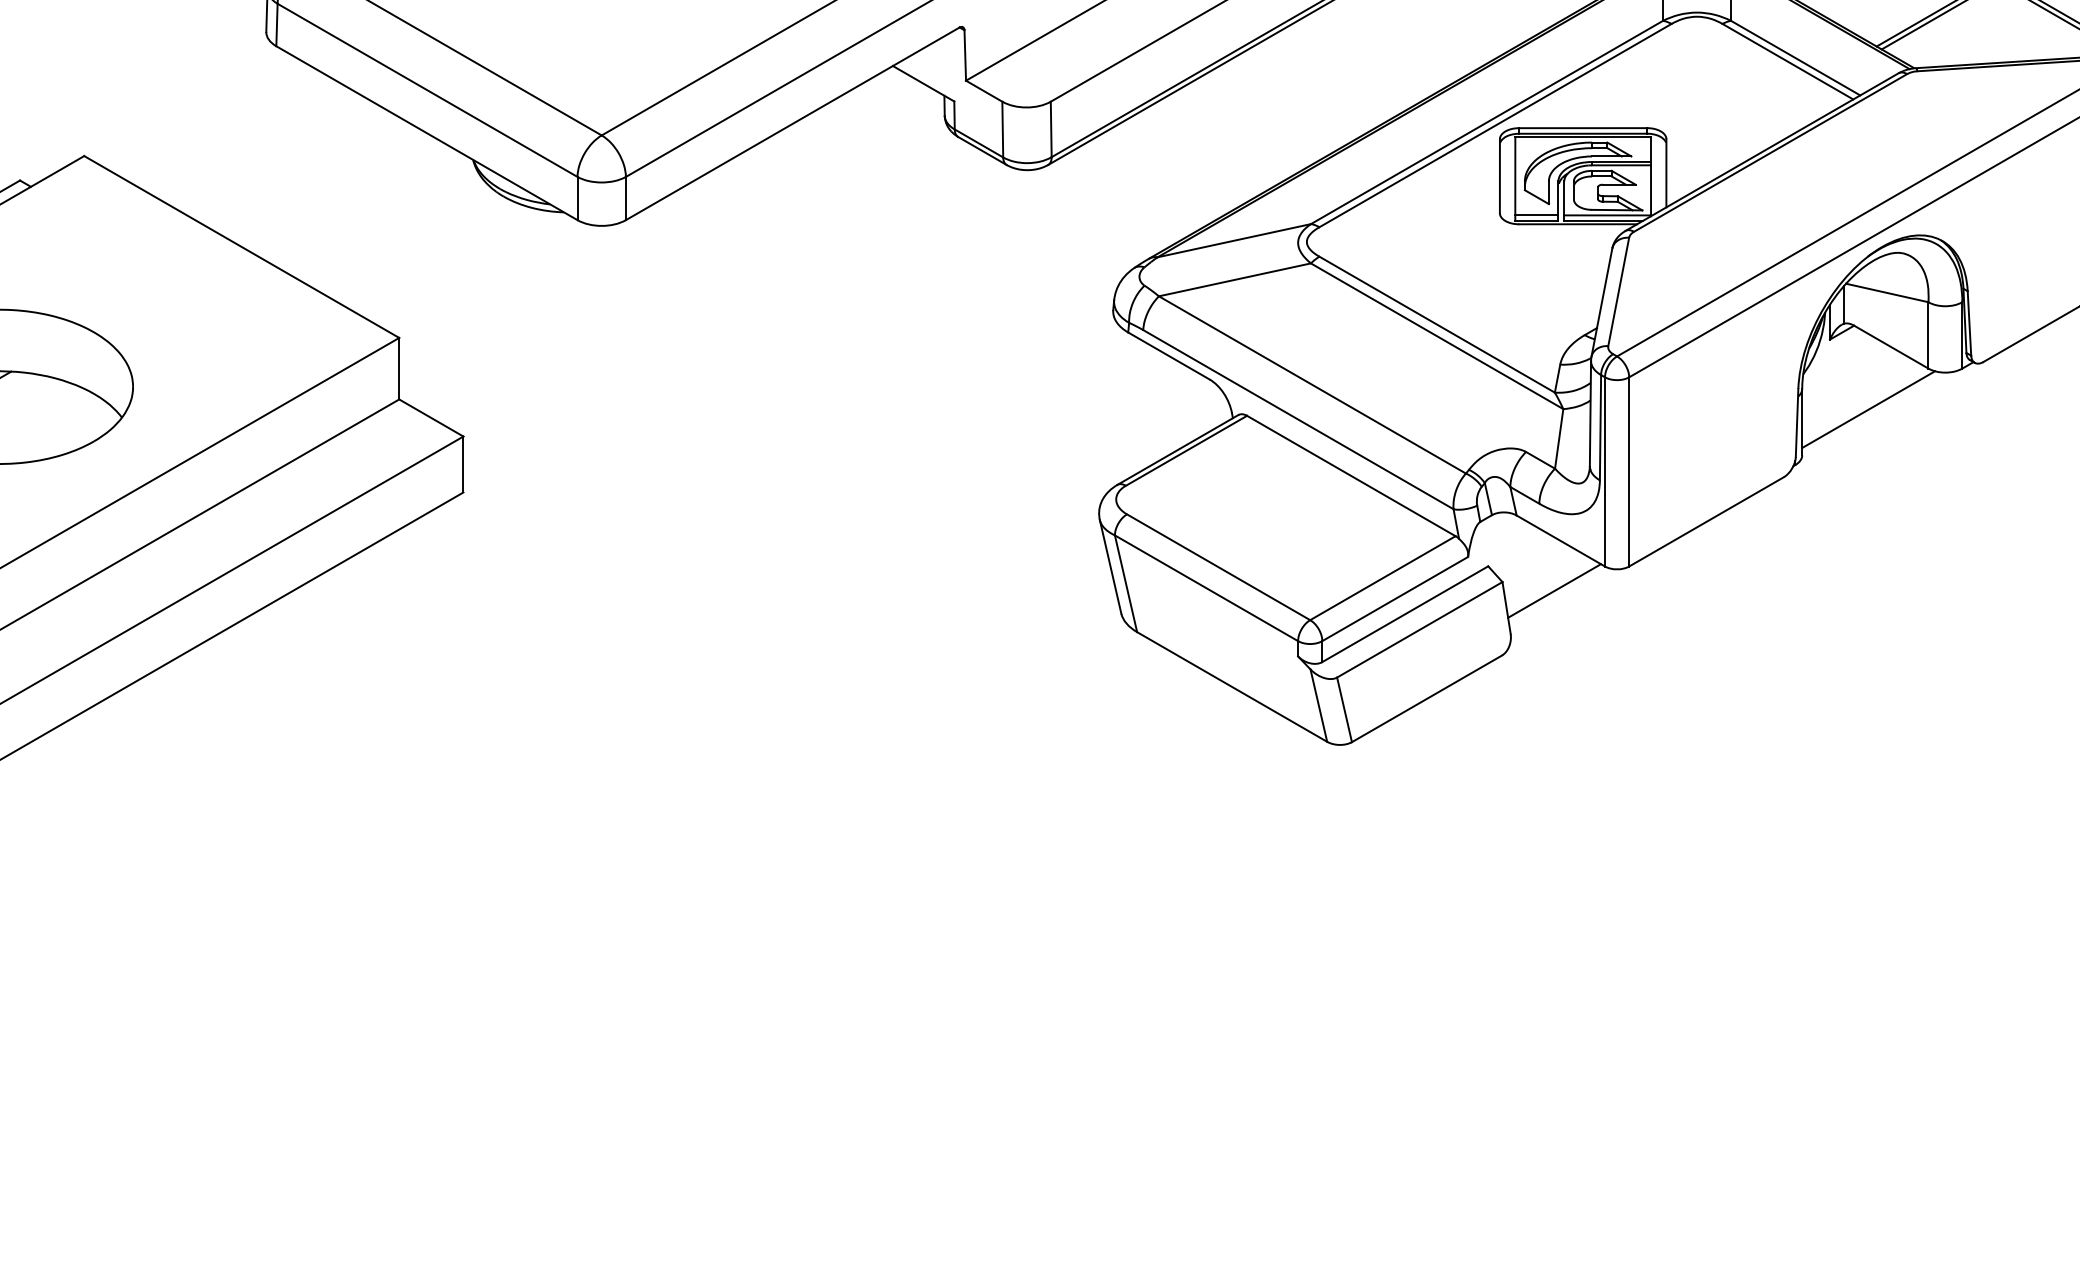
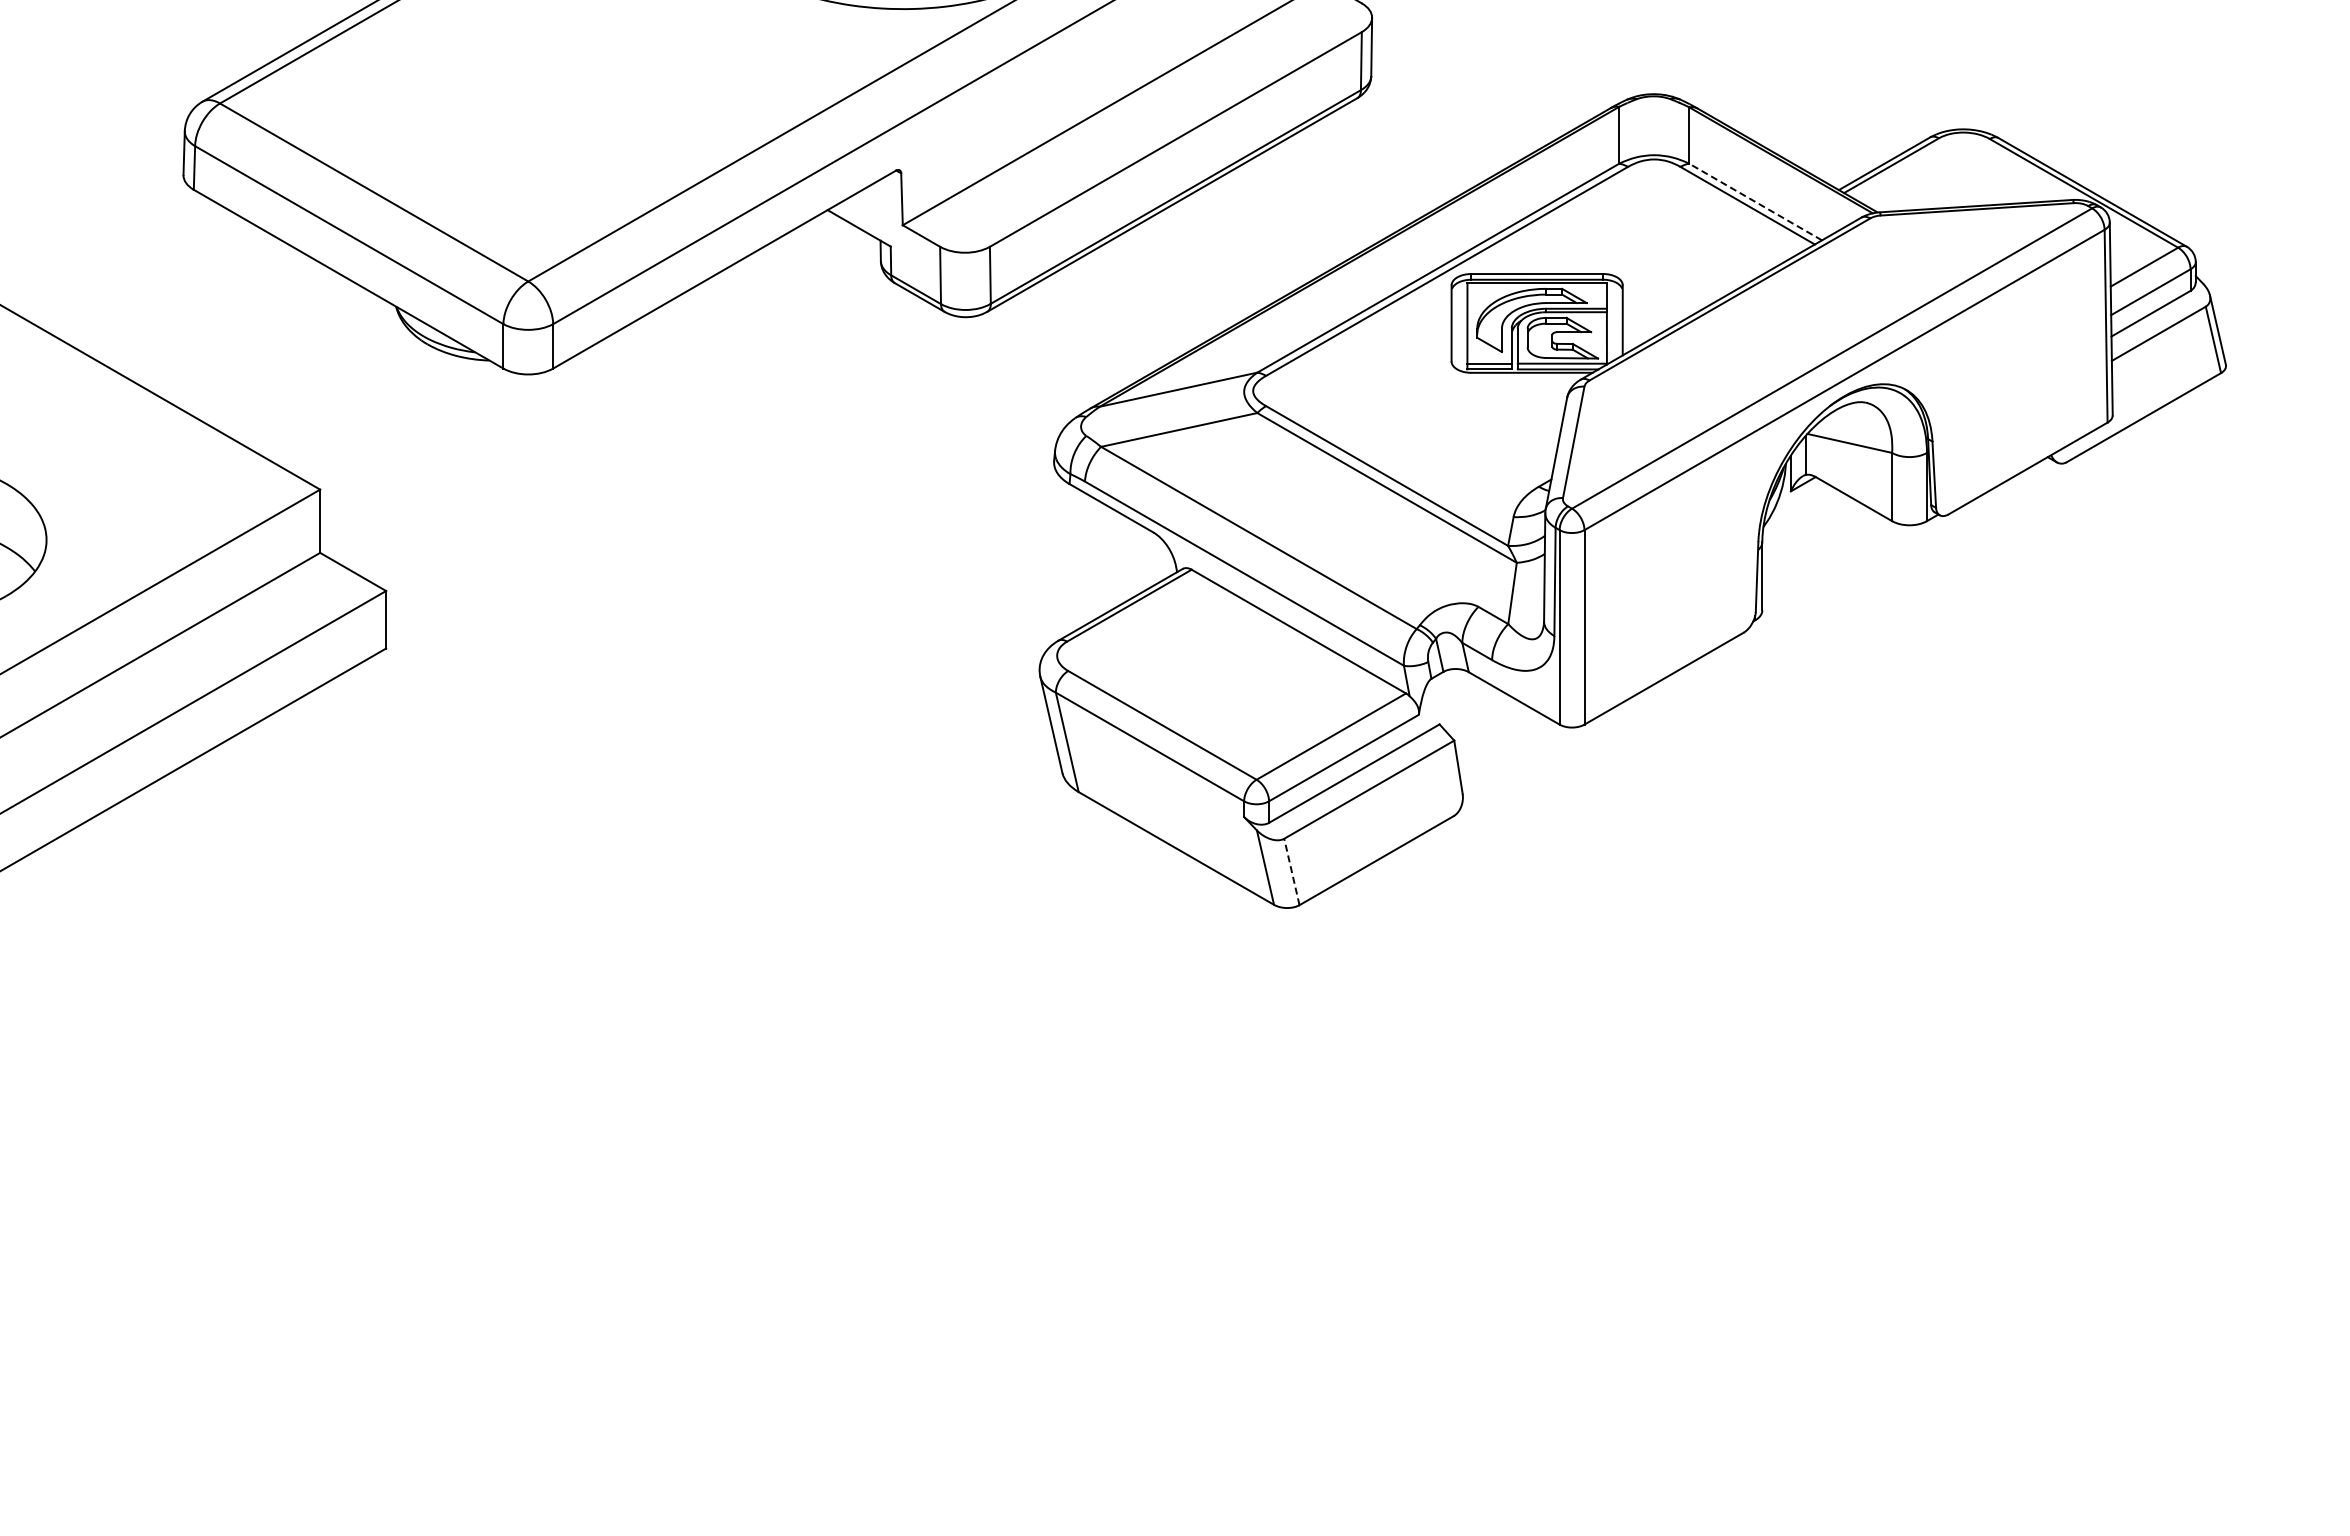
line: (1795, 58) -> (1755, 202), solid -> dashed
line: (1868, 408) -> (1830, 562), removed
line: (1554, 590) -> (1507, 749), removed
line: (1344, 709) -> (1291, 871), solid -> dashed

